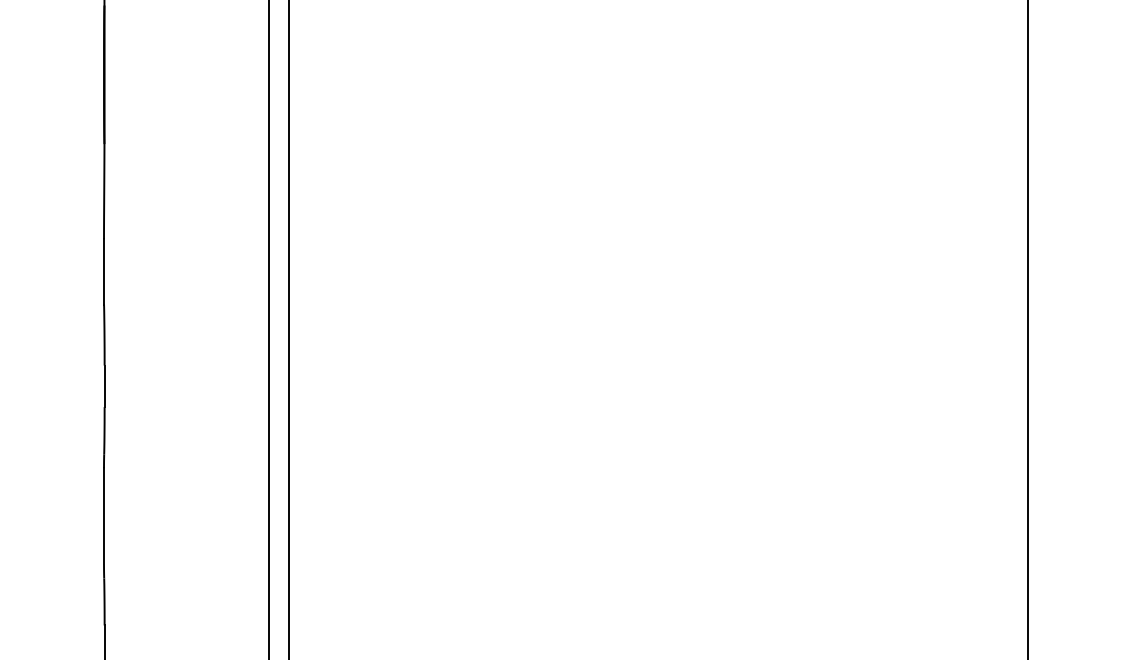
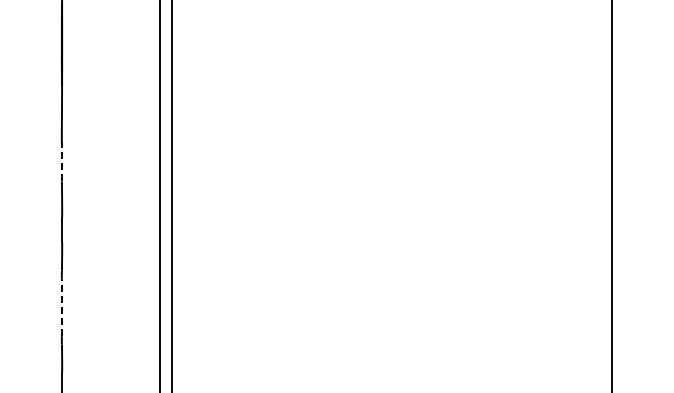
line: (103, 271) -> (61, 161), solid -> dashed
line: (103, 516) -> (61, 307), solid -> dashed

